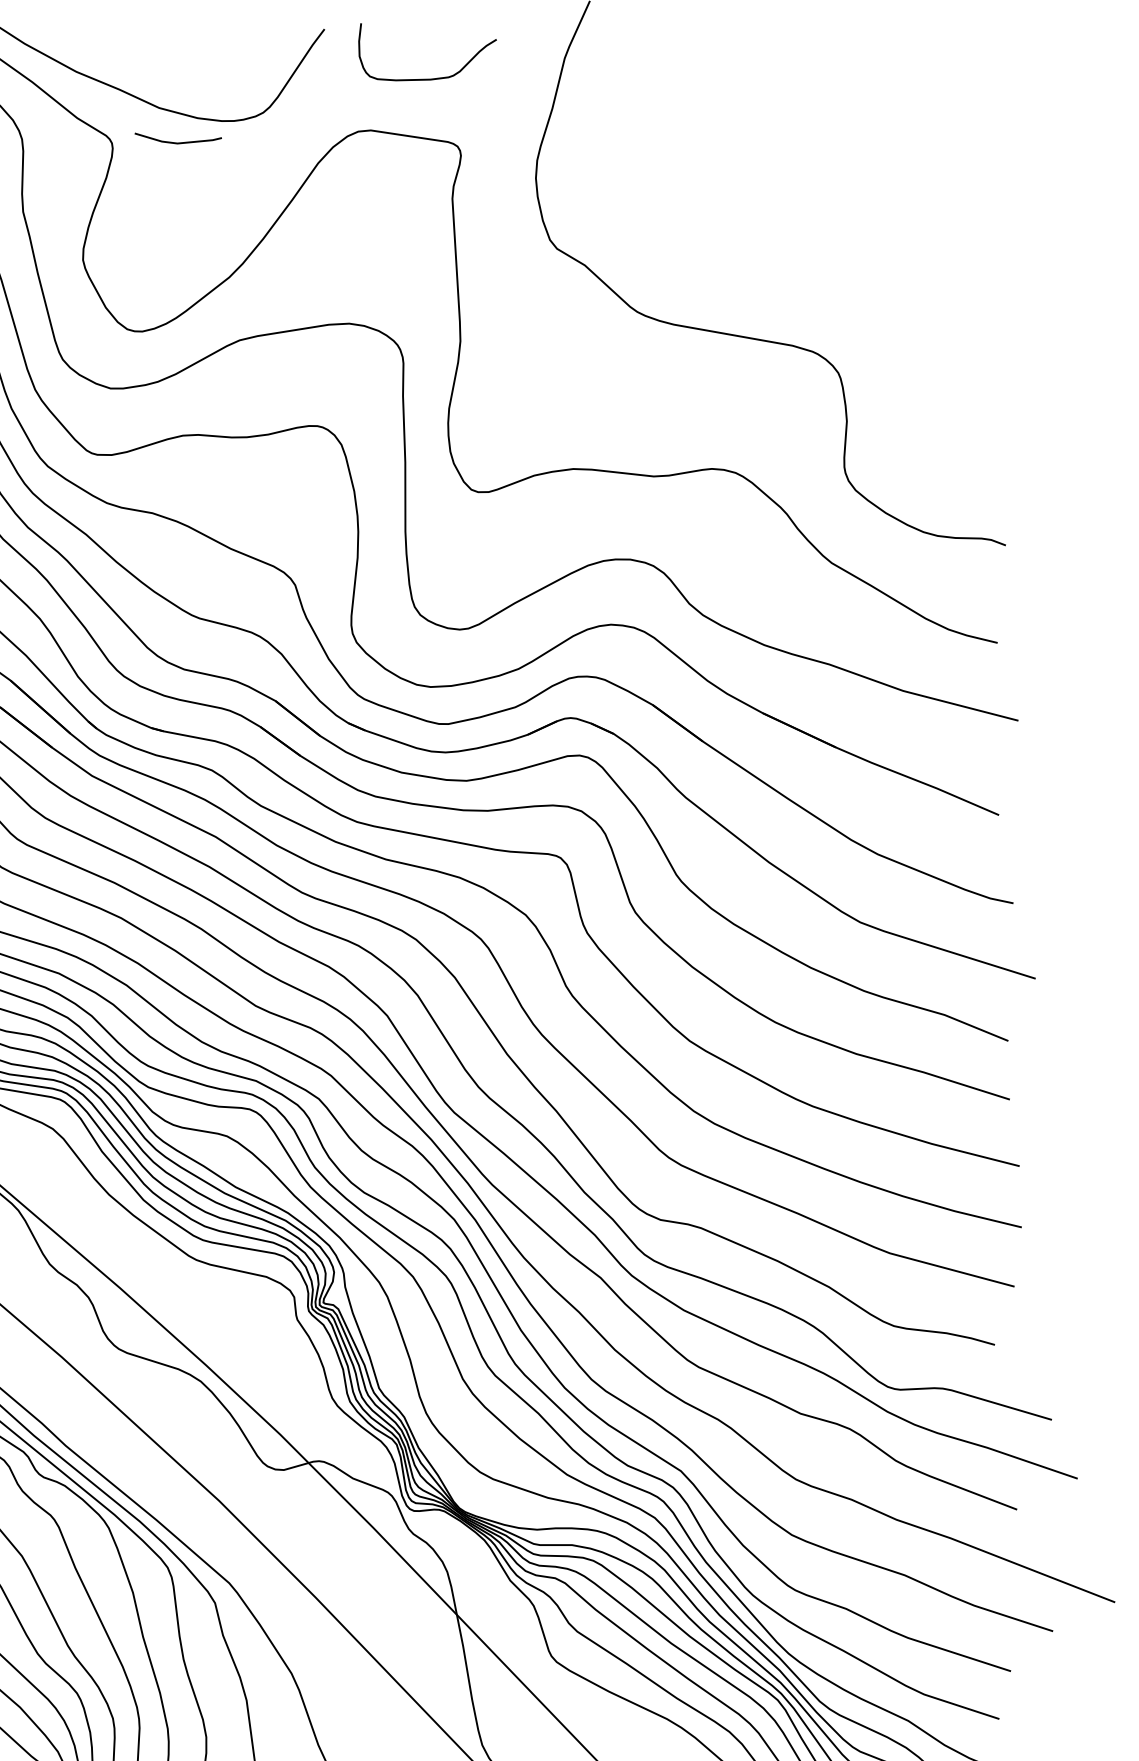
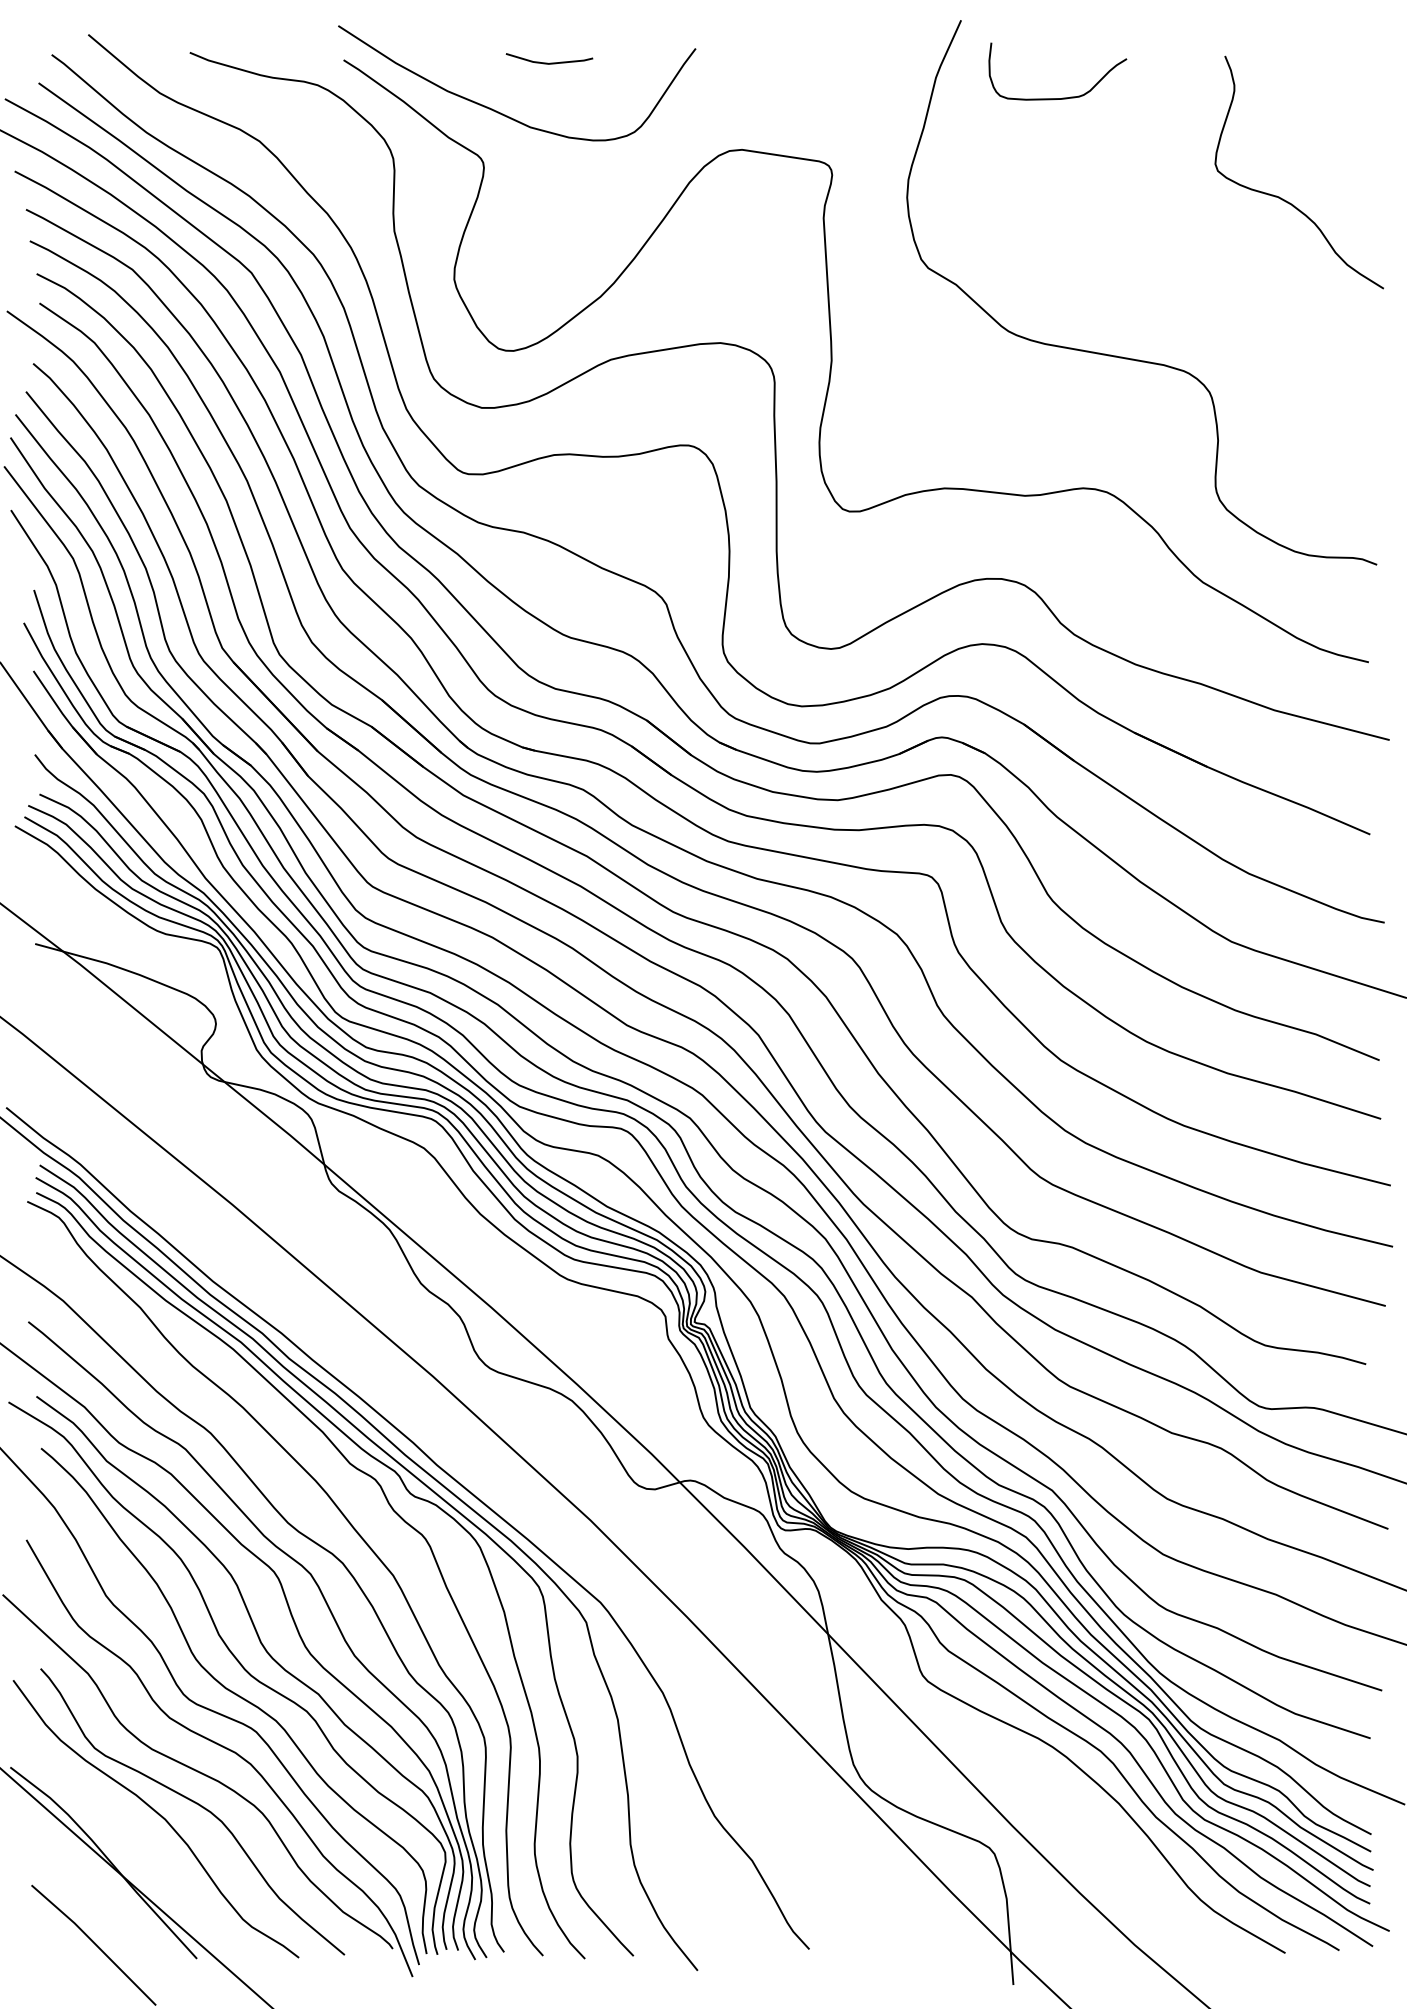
curve: (432, 78) -> (1062, 97), moved
line: (178, 142) -> (549, 62), moved
curve: (910, 178) -> (1281, 197), added

